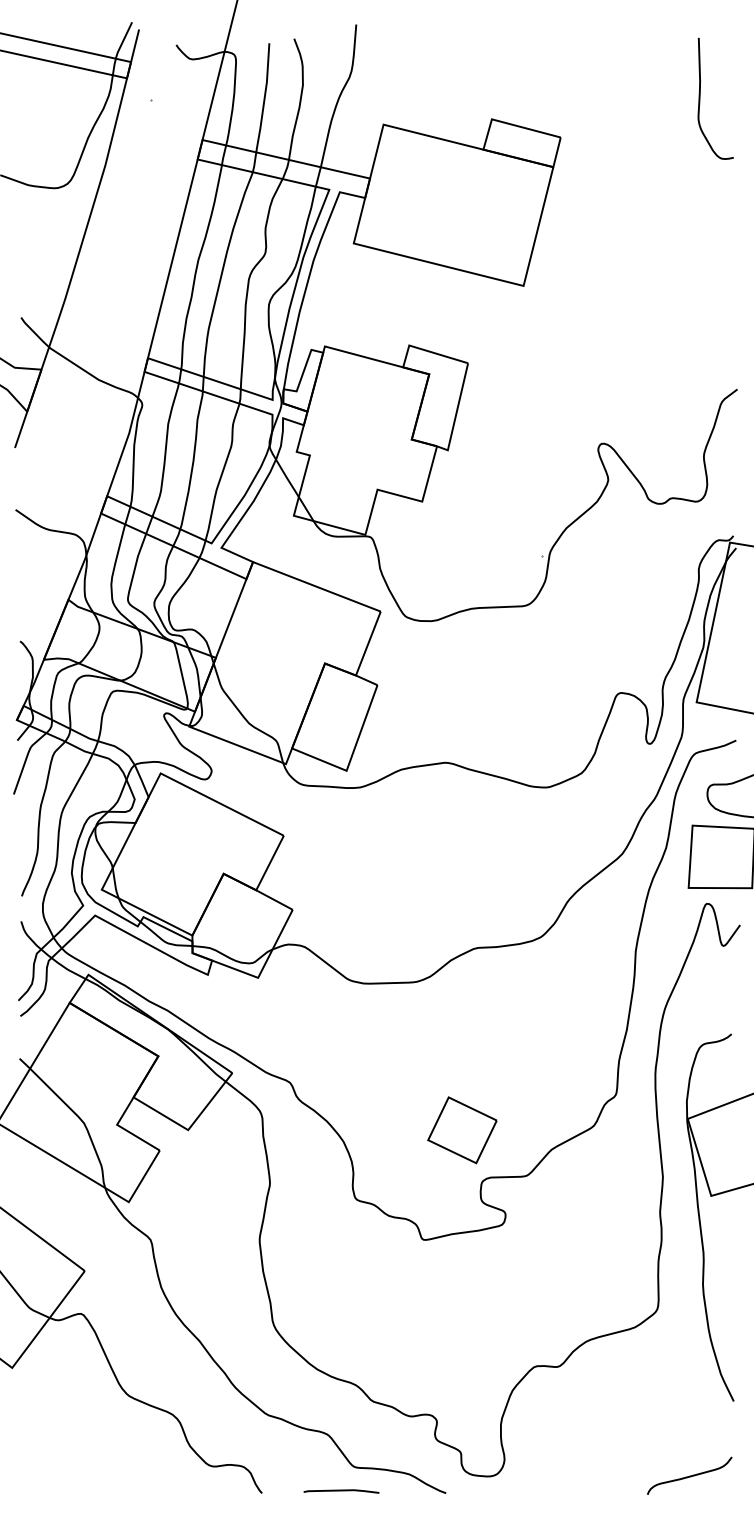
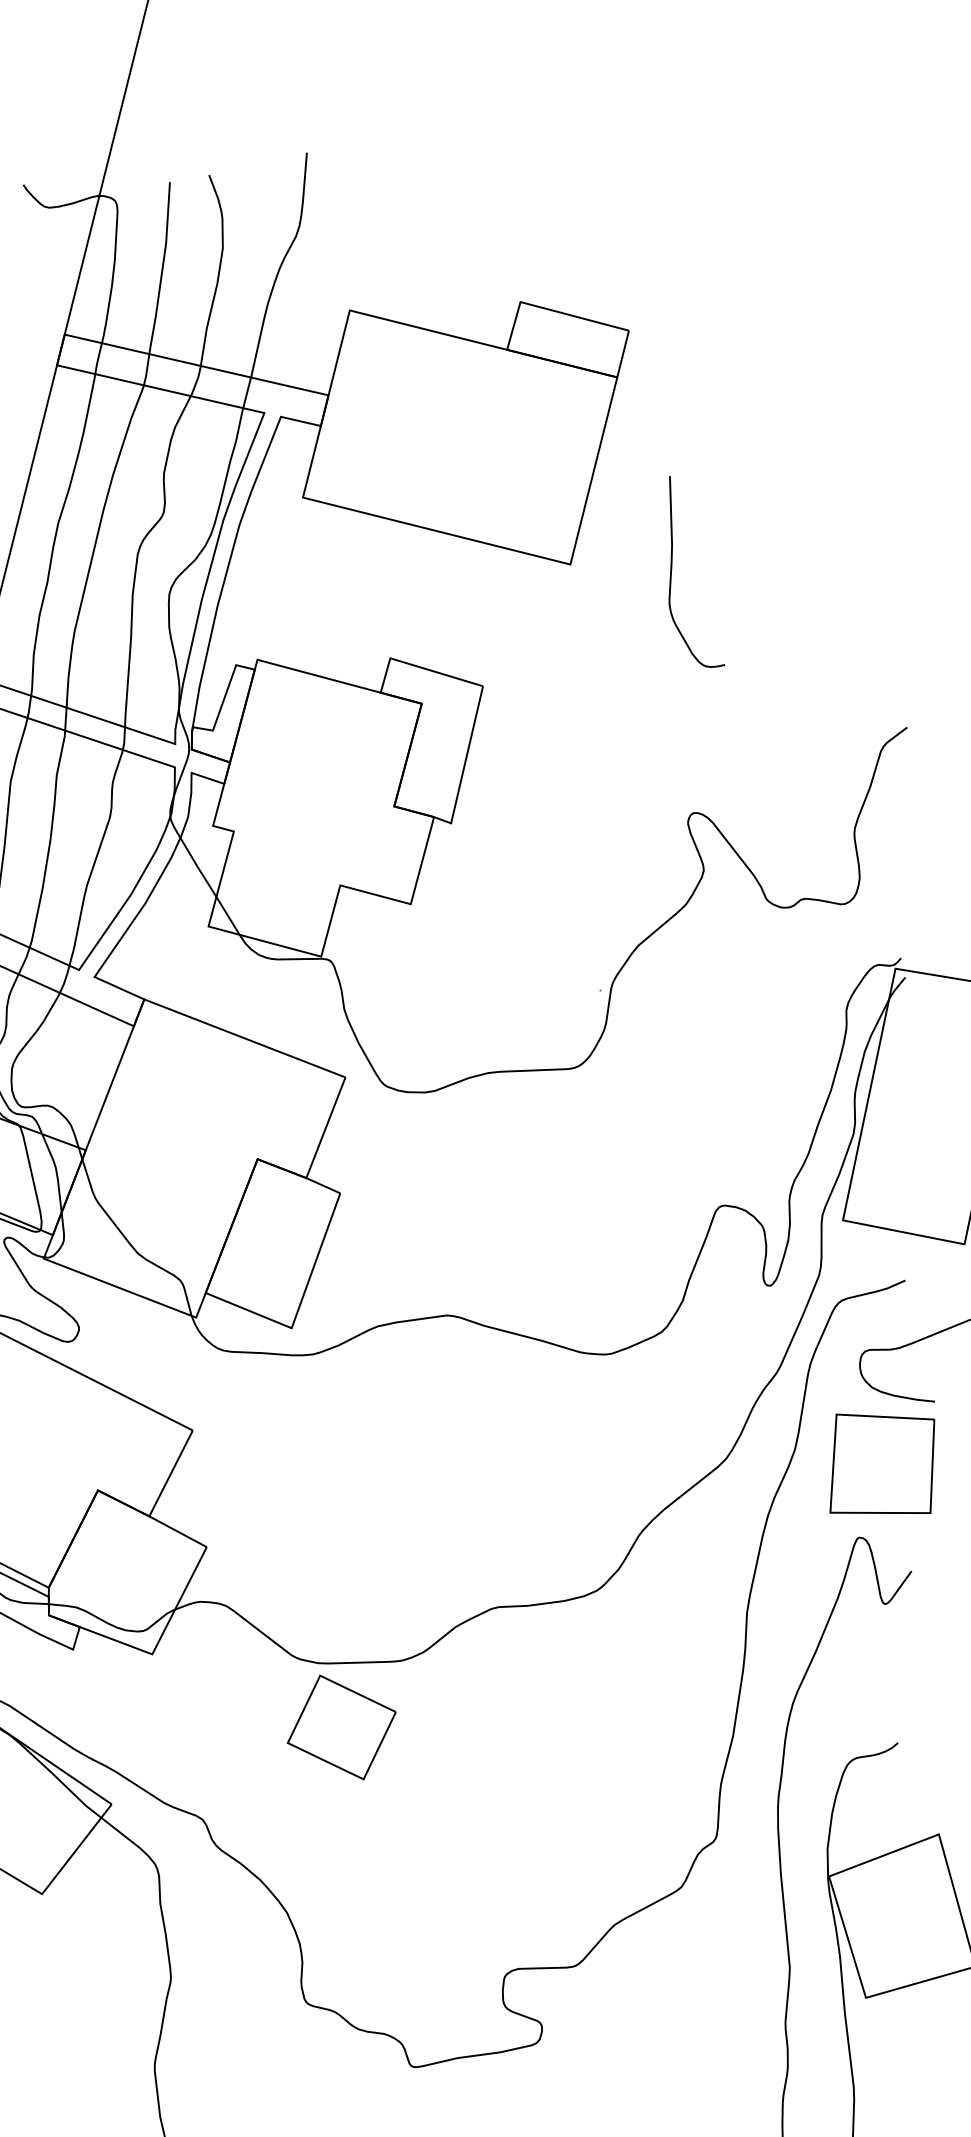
curve: (700, 98) -> (672, 571), moved
part: (462, 1130) -> (341, 1727), moved

